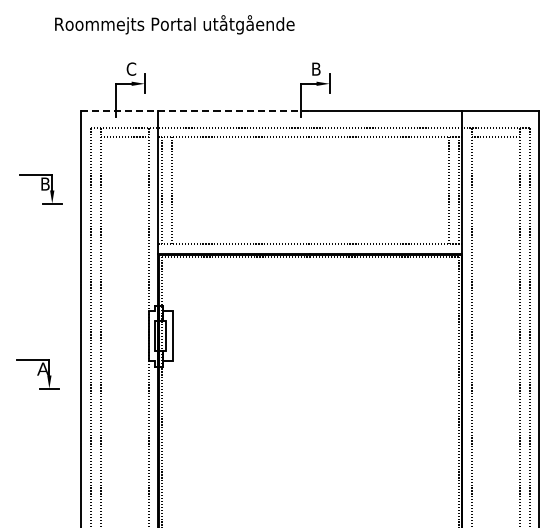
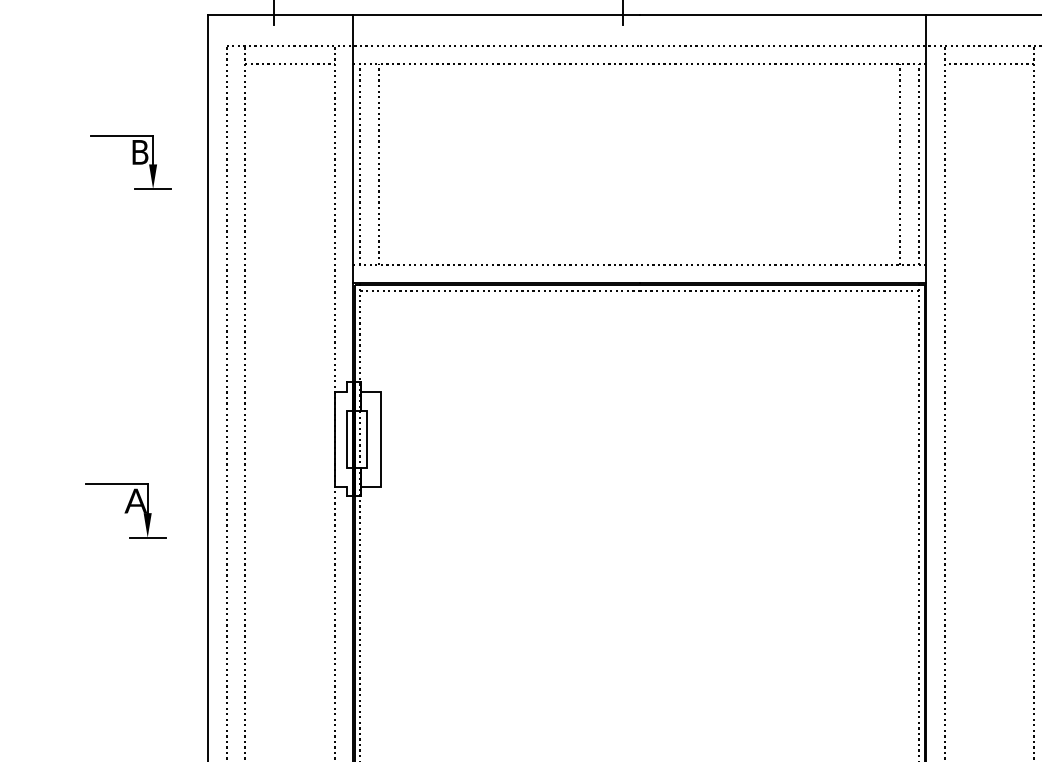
line: (196, 111) -> (425, 15), dashed -> solid

